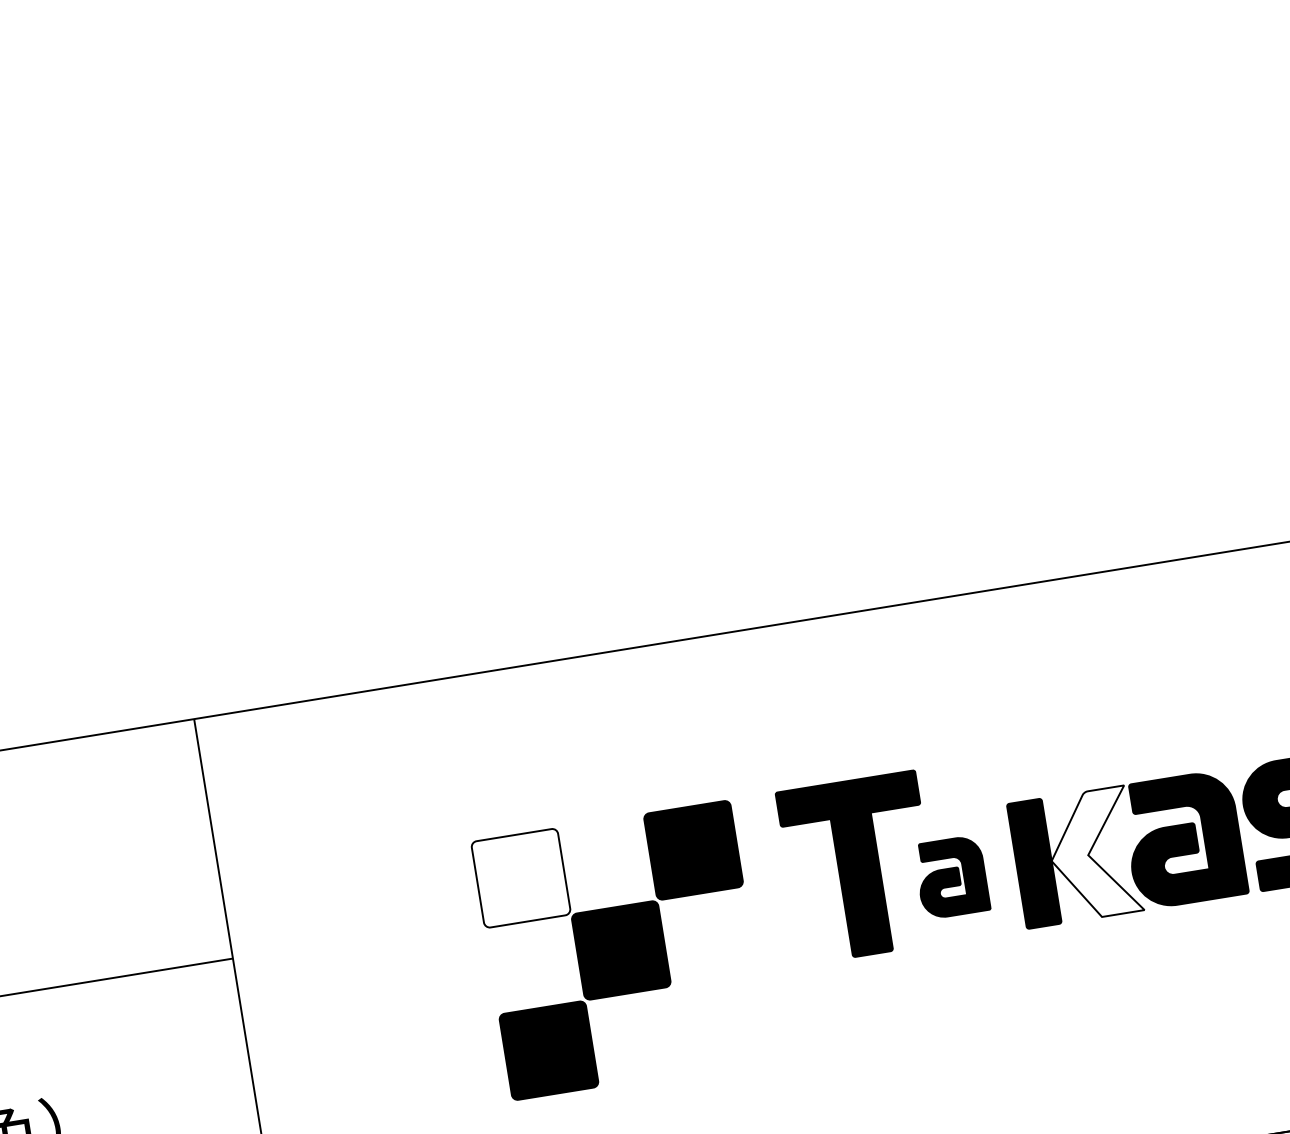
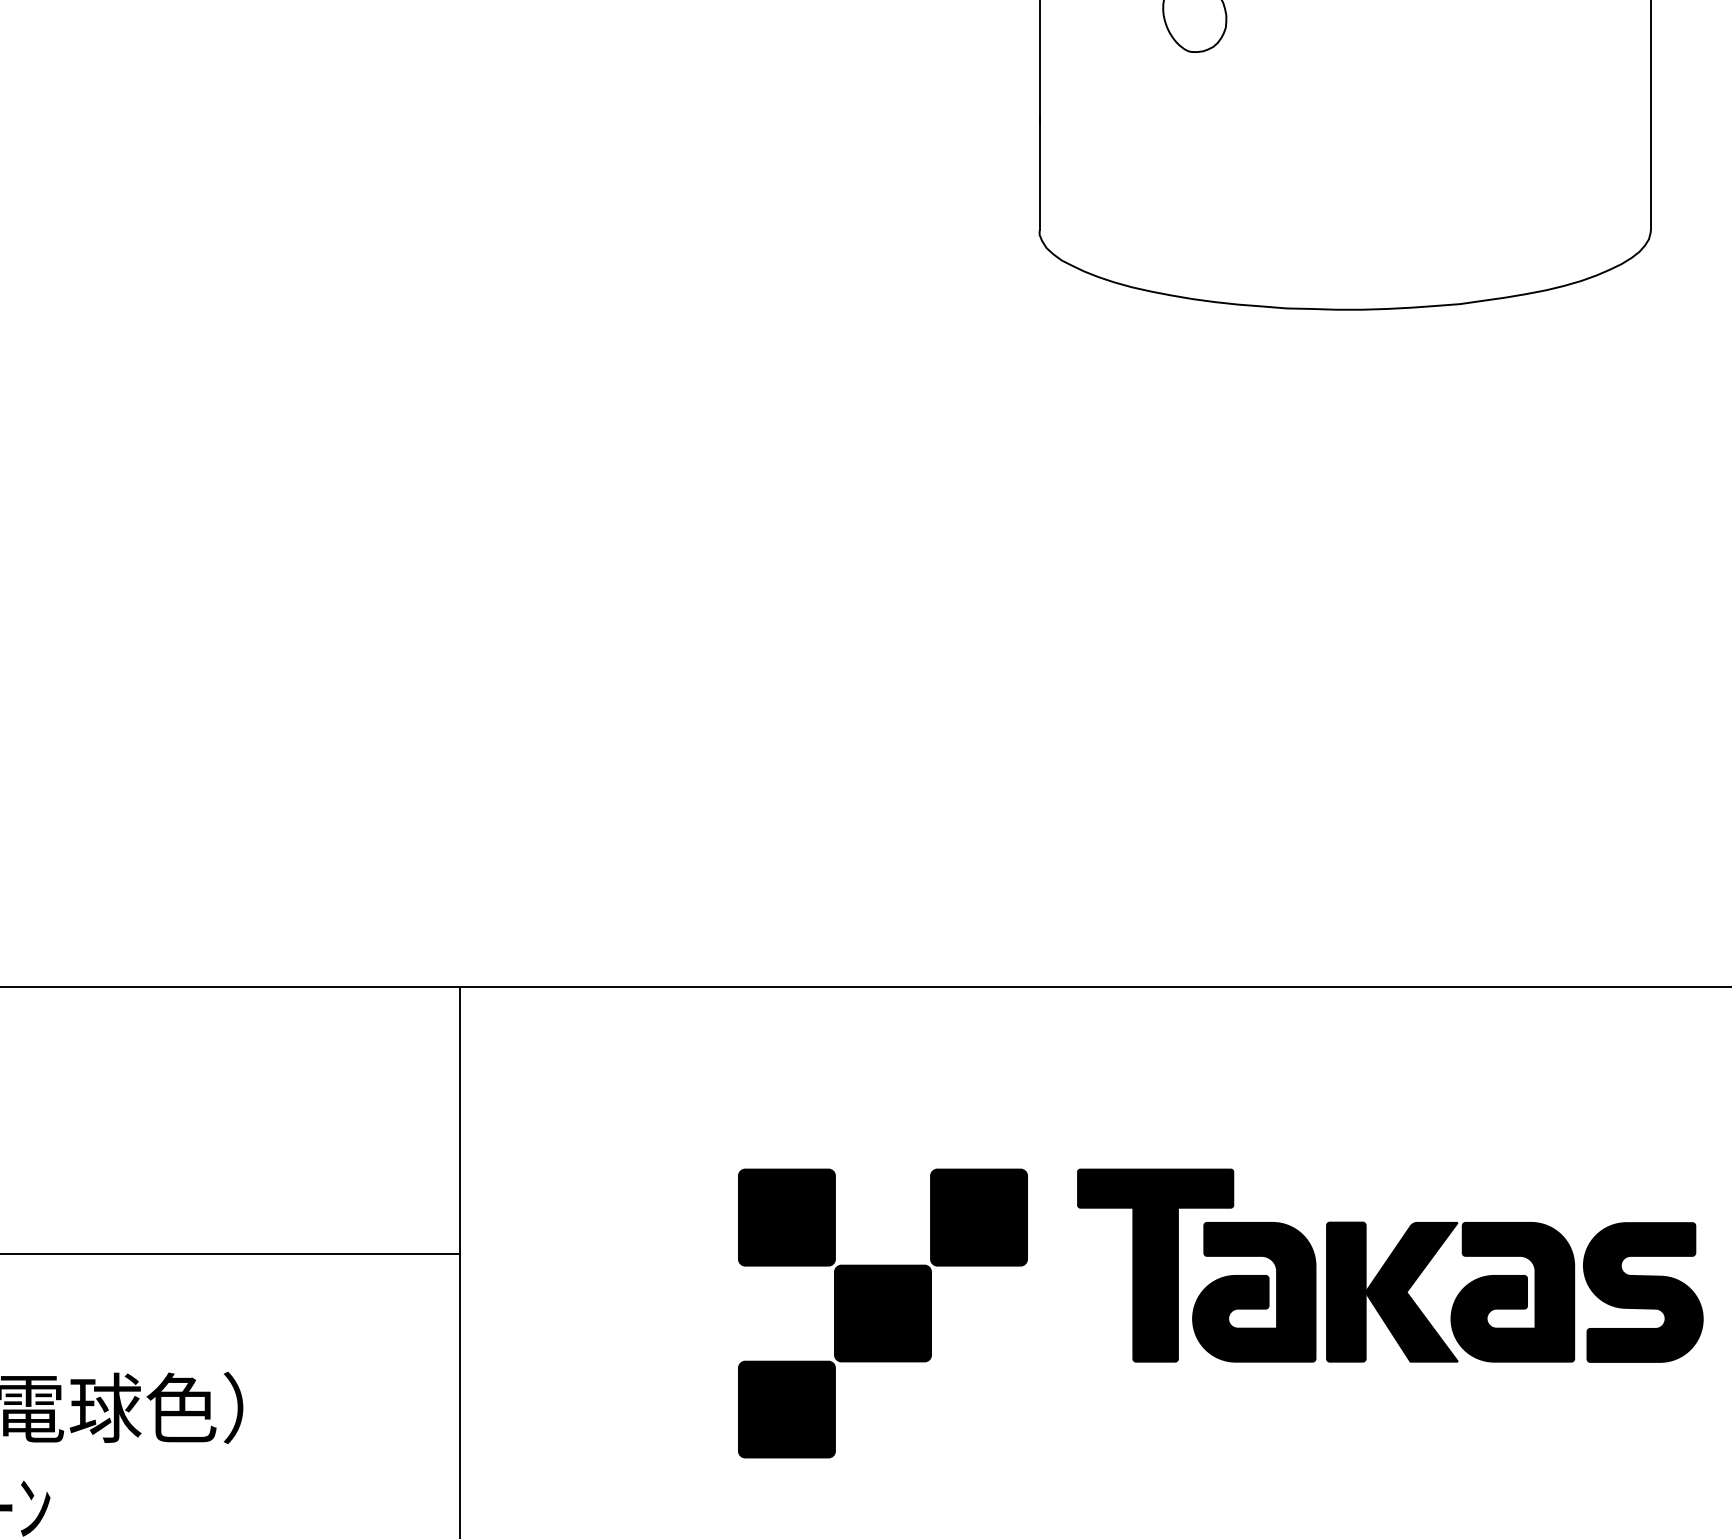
fill: (1092, 853) -> (1411, 1291), added
part: (951, 877) -> (1254, 1292), size x1.67
fill: (520, 878) -> (786, 1217), added

